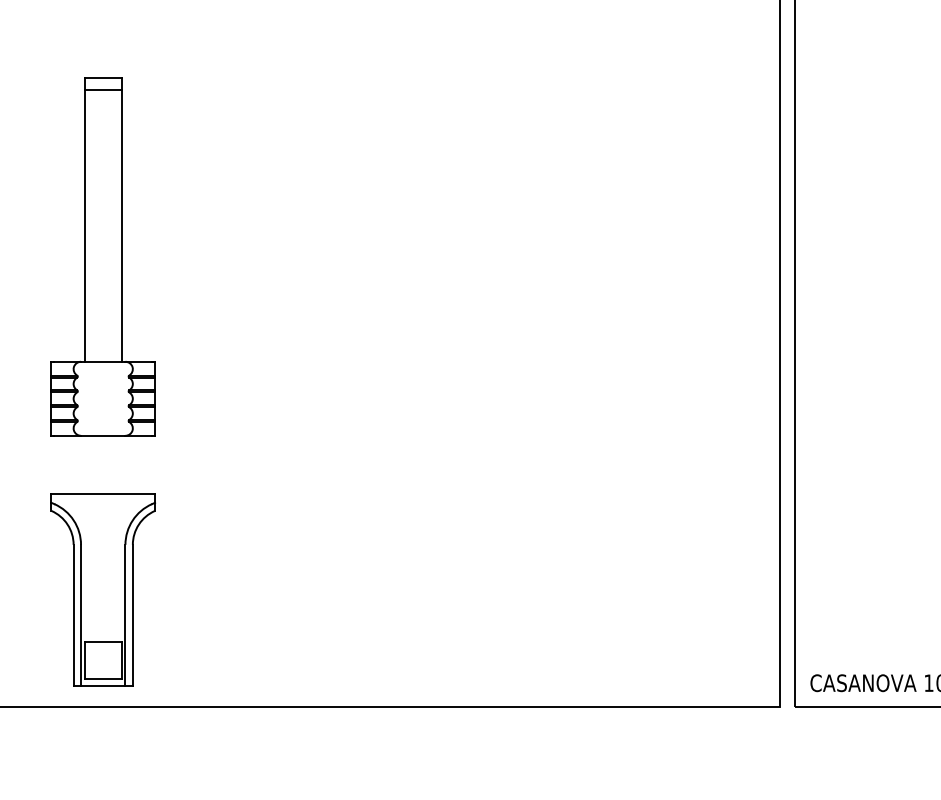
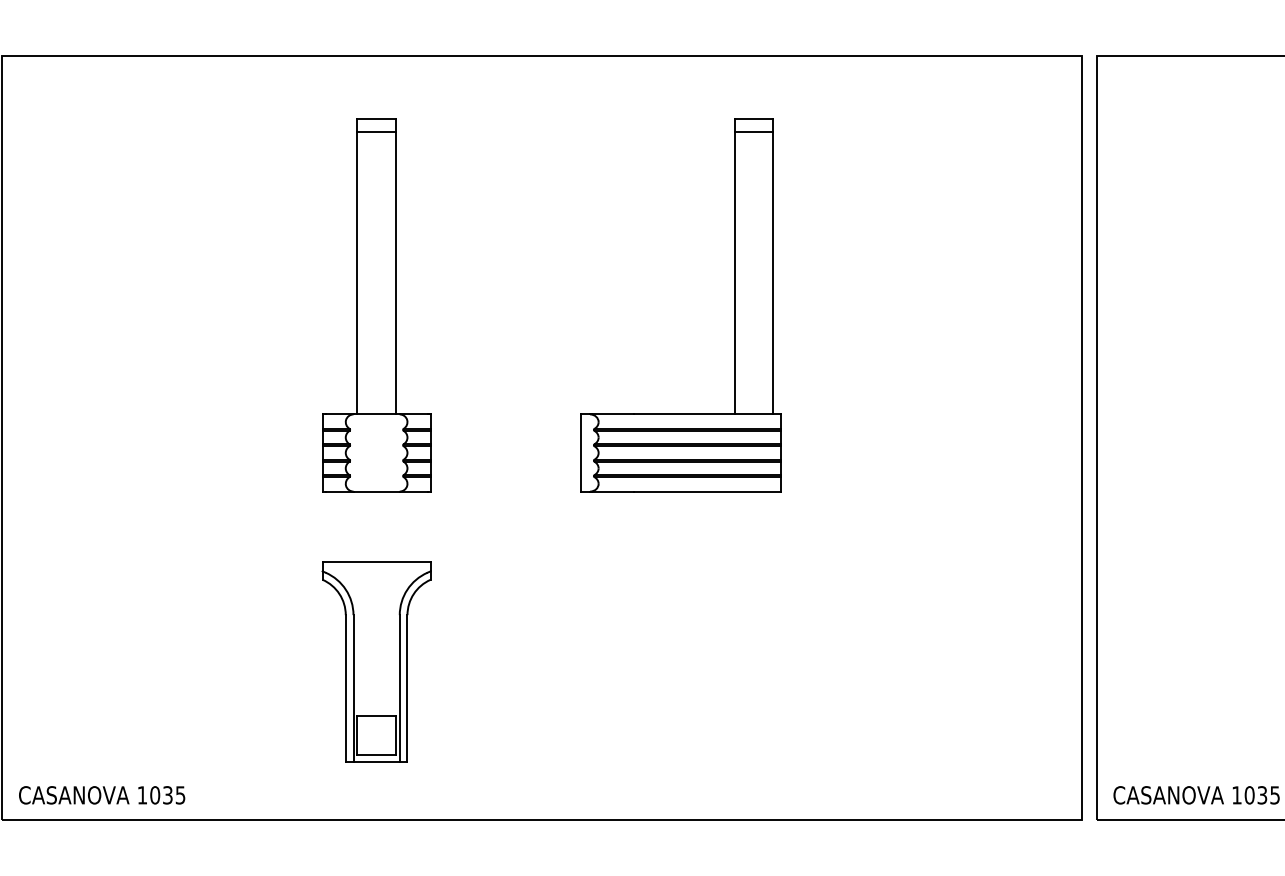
part: (446, 213) -> (734, 305), added
part: (103, 257) -> (376, 305), moved
part: (103, 589) -> (376, 661), moved

